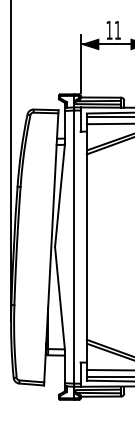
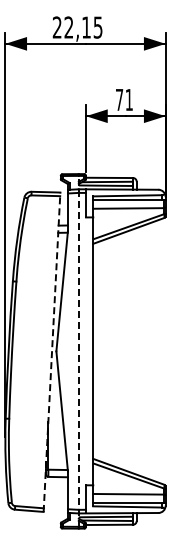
text: (109, 30) -> (119, 99), 11 -> 71
line: (74, 246) -> (78, 350), solid -> dashed
line: (51, 248) -> (52, 352), solid -> dashed

